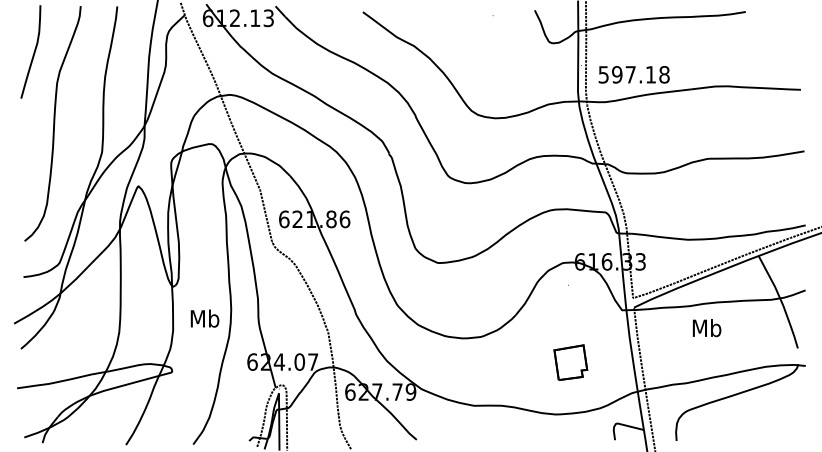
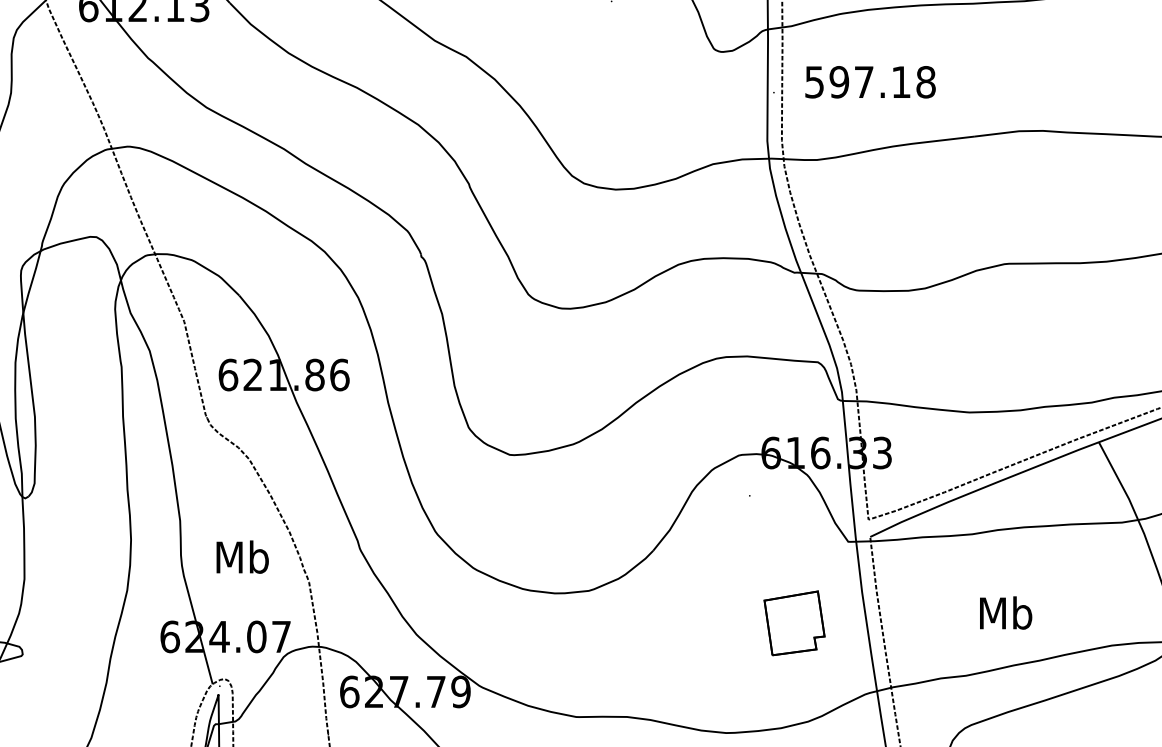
text: (633, 74) -> (869, 81), moved
text: (204, 318) -> (241, 556), moved
text: (706, 328) -> (1004, 613), moved
part: (570, 362) -> (793, 622), moved

